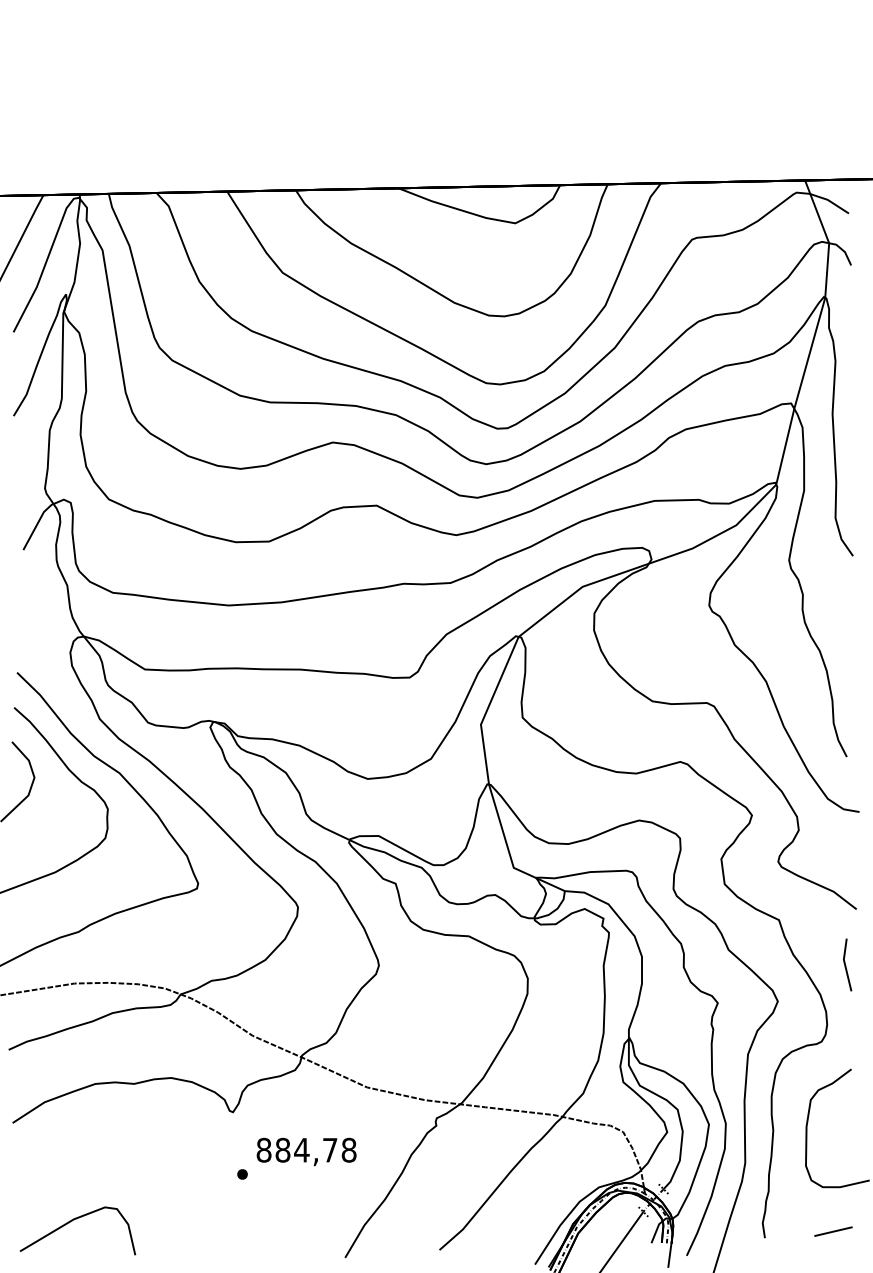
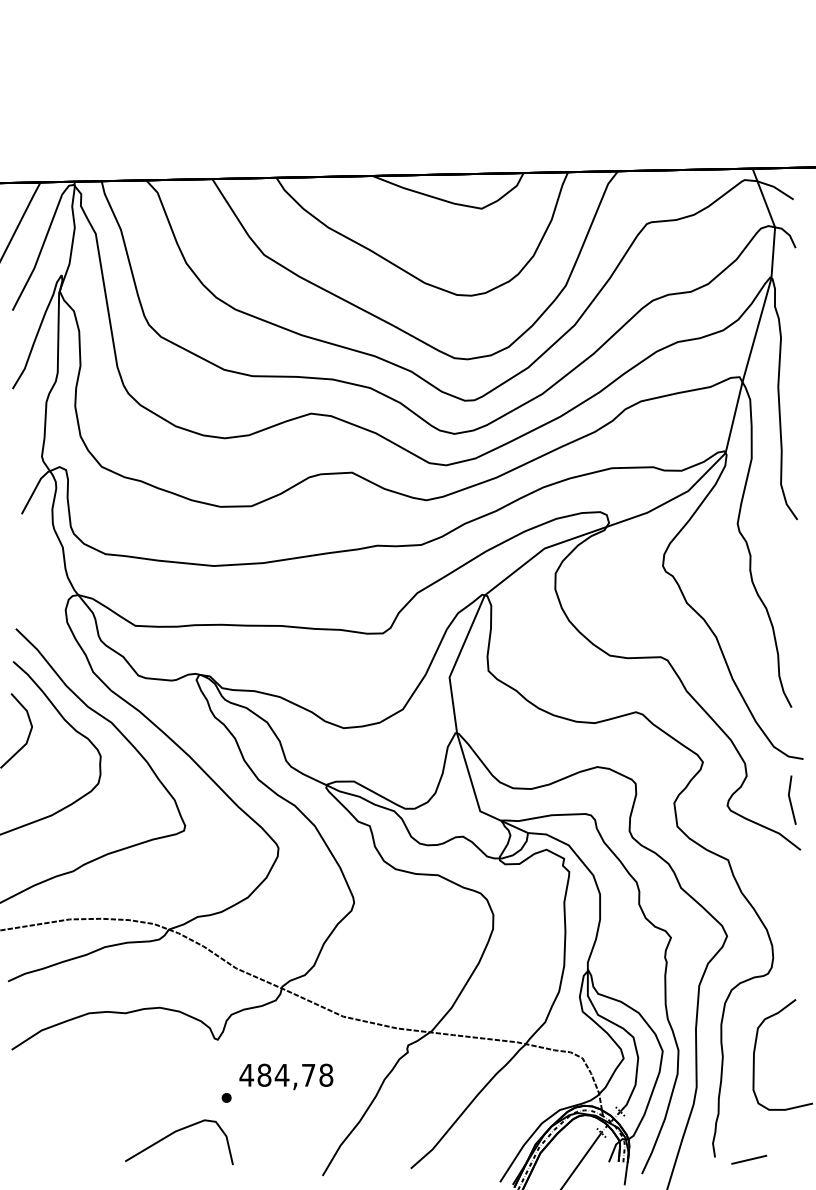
line: (846, 965) -> (791, 800), moved
text: (263, 1149) -> (246, 1074), 884,78 -> 484,78
curve: (72, 1221) -> (174, 1133), moved
line: (833, 1231) -> (749, 1159), moved

